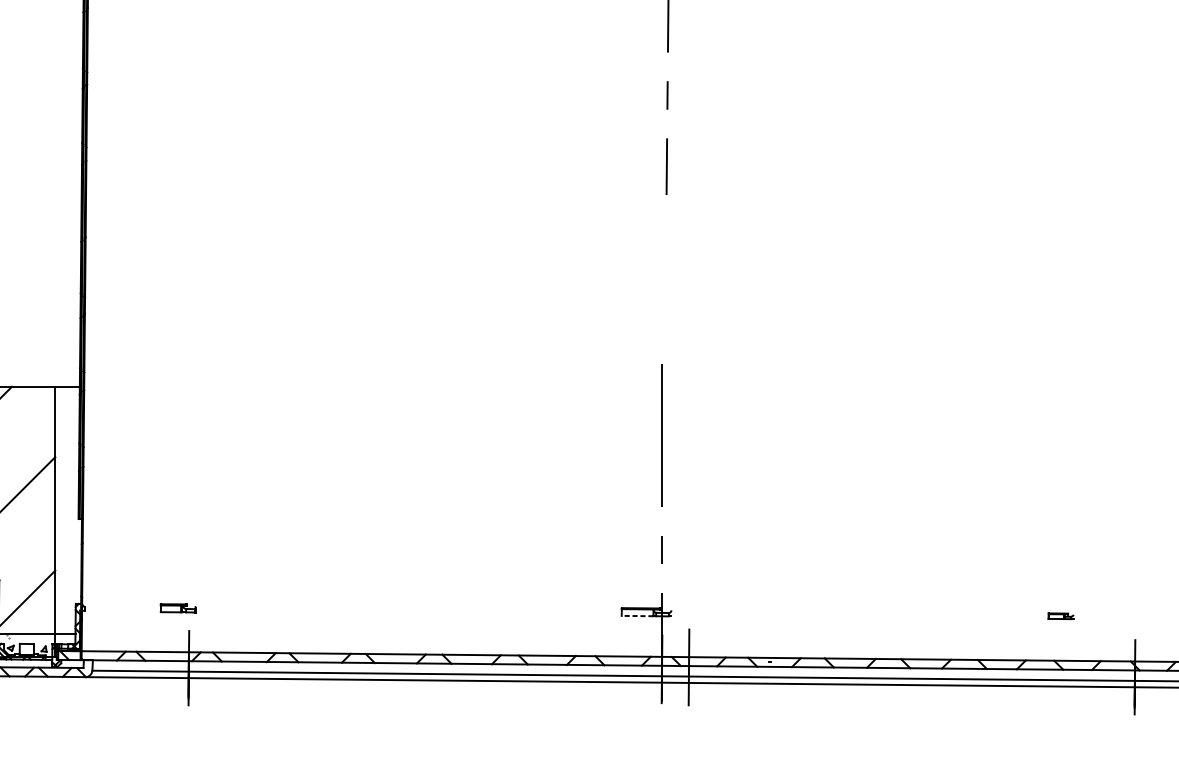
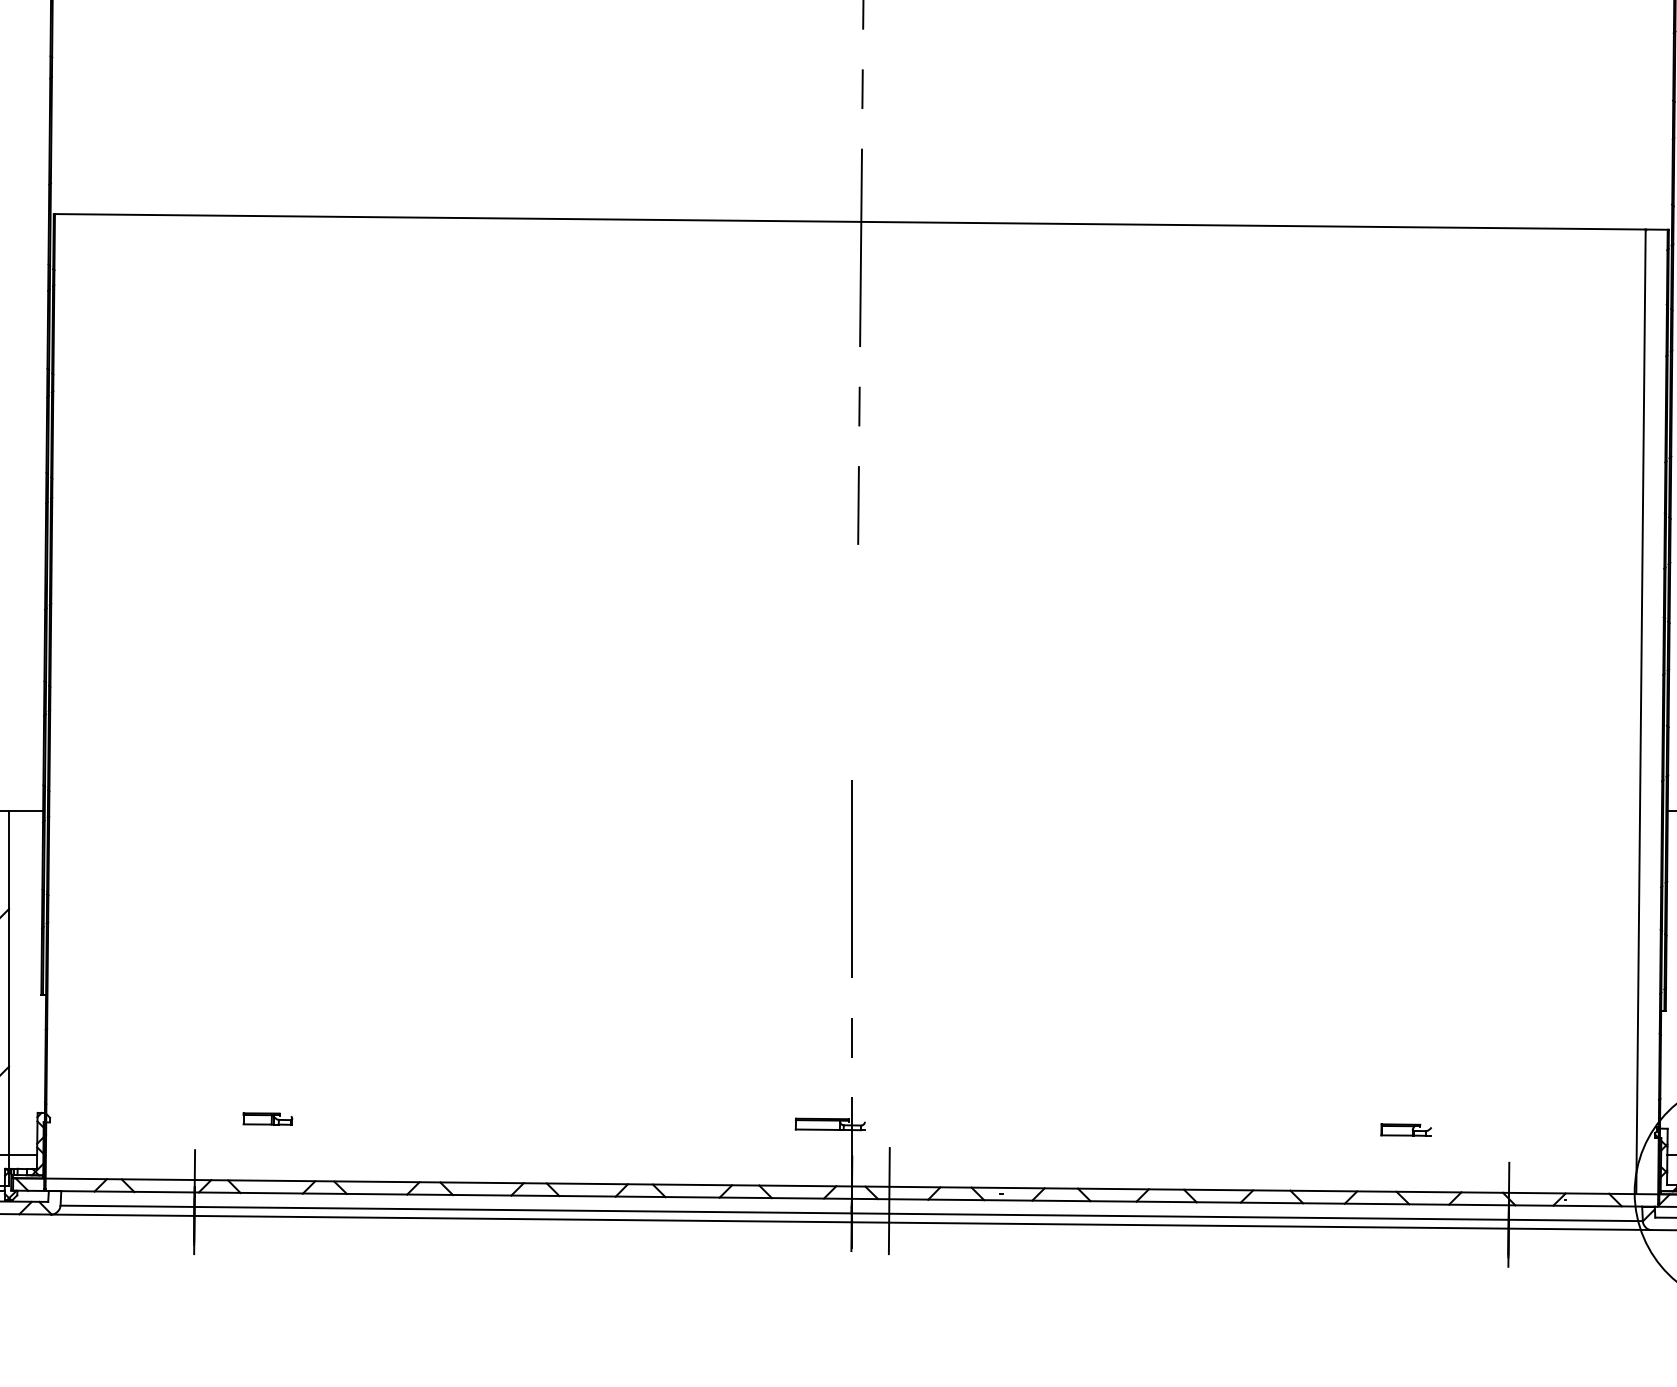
part: (178, 607) -> (267, 1118), moved
line: (637, 615) -> (817, 1129), dashed -> solid
part: (1060, 615) -> (1405, 1129), size x1.43

